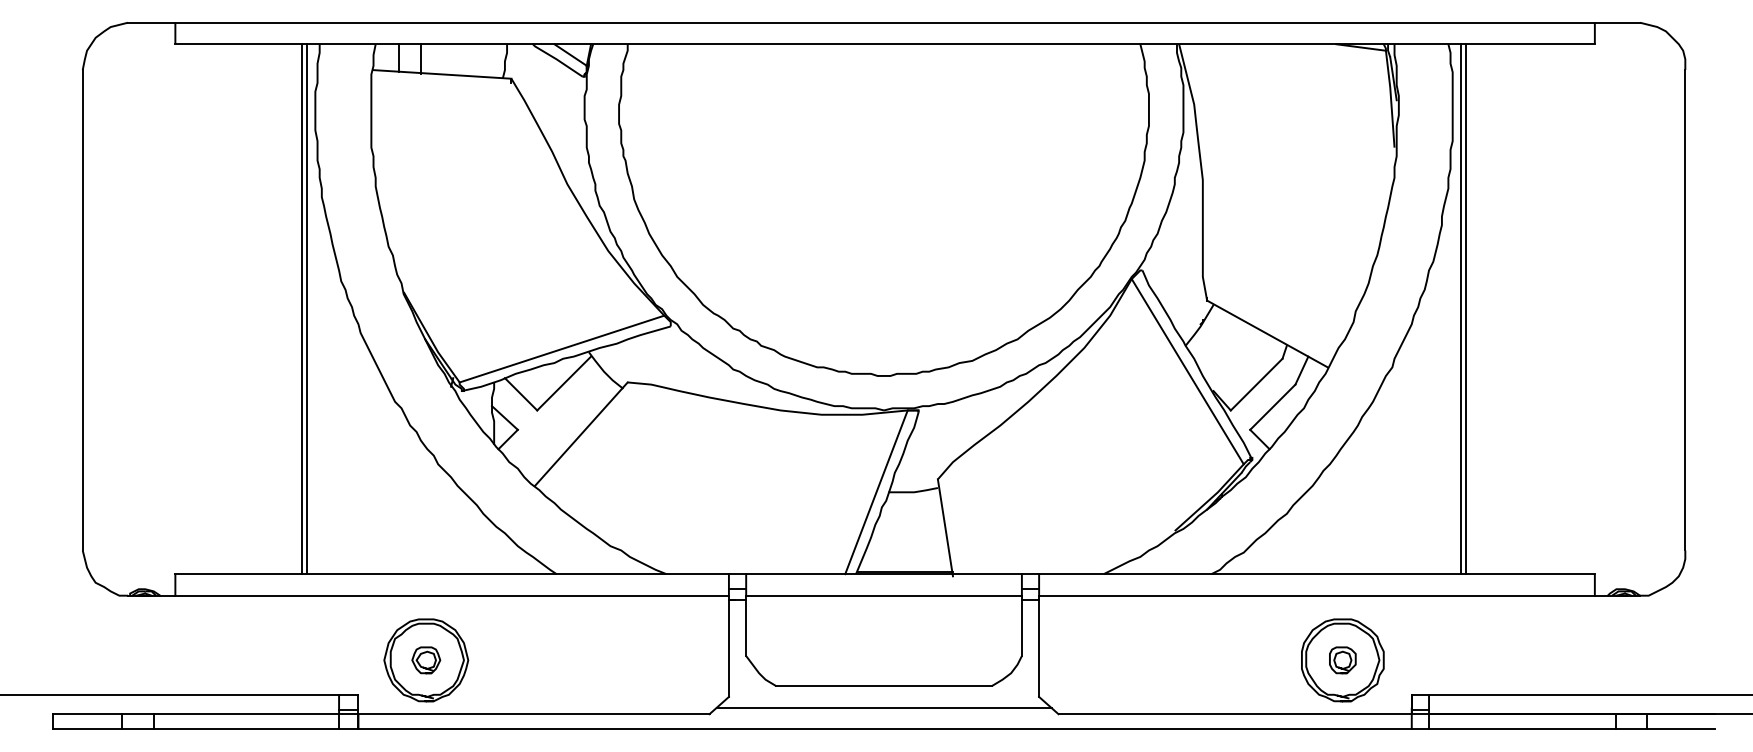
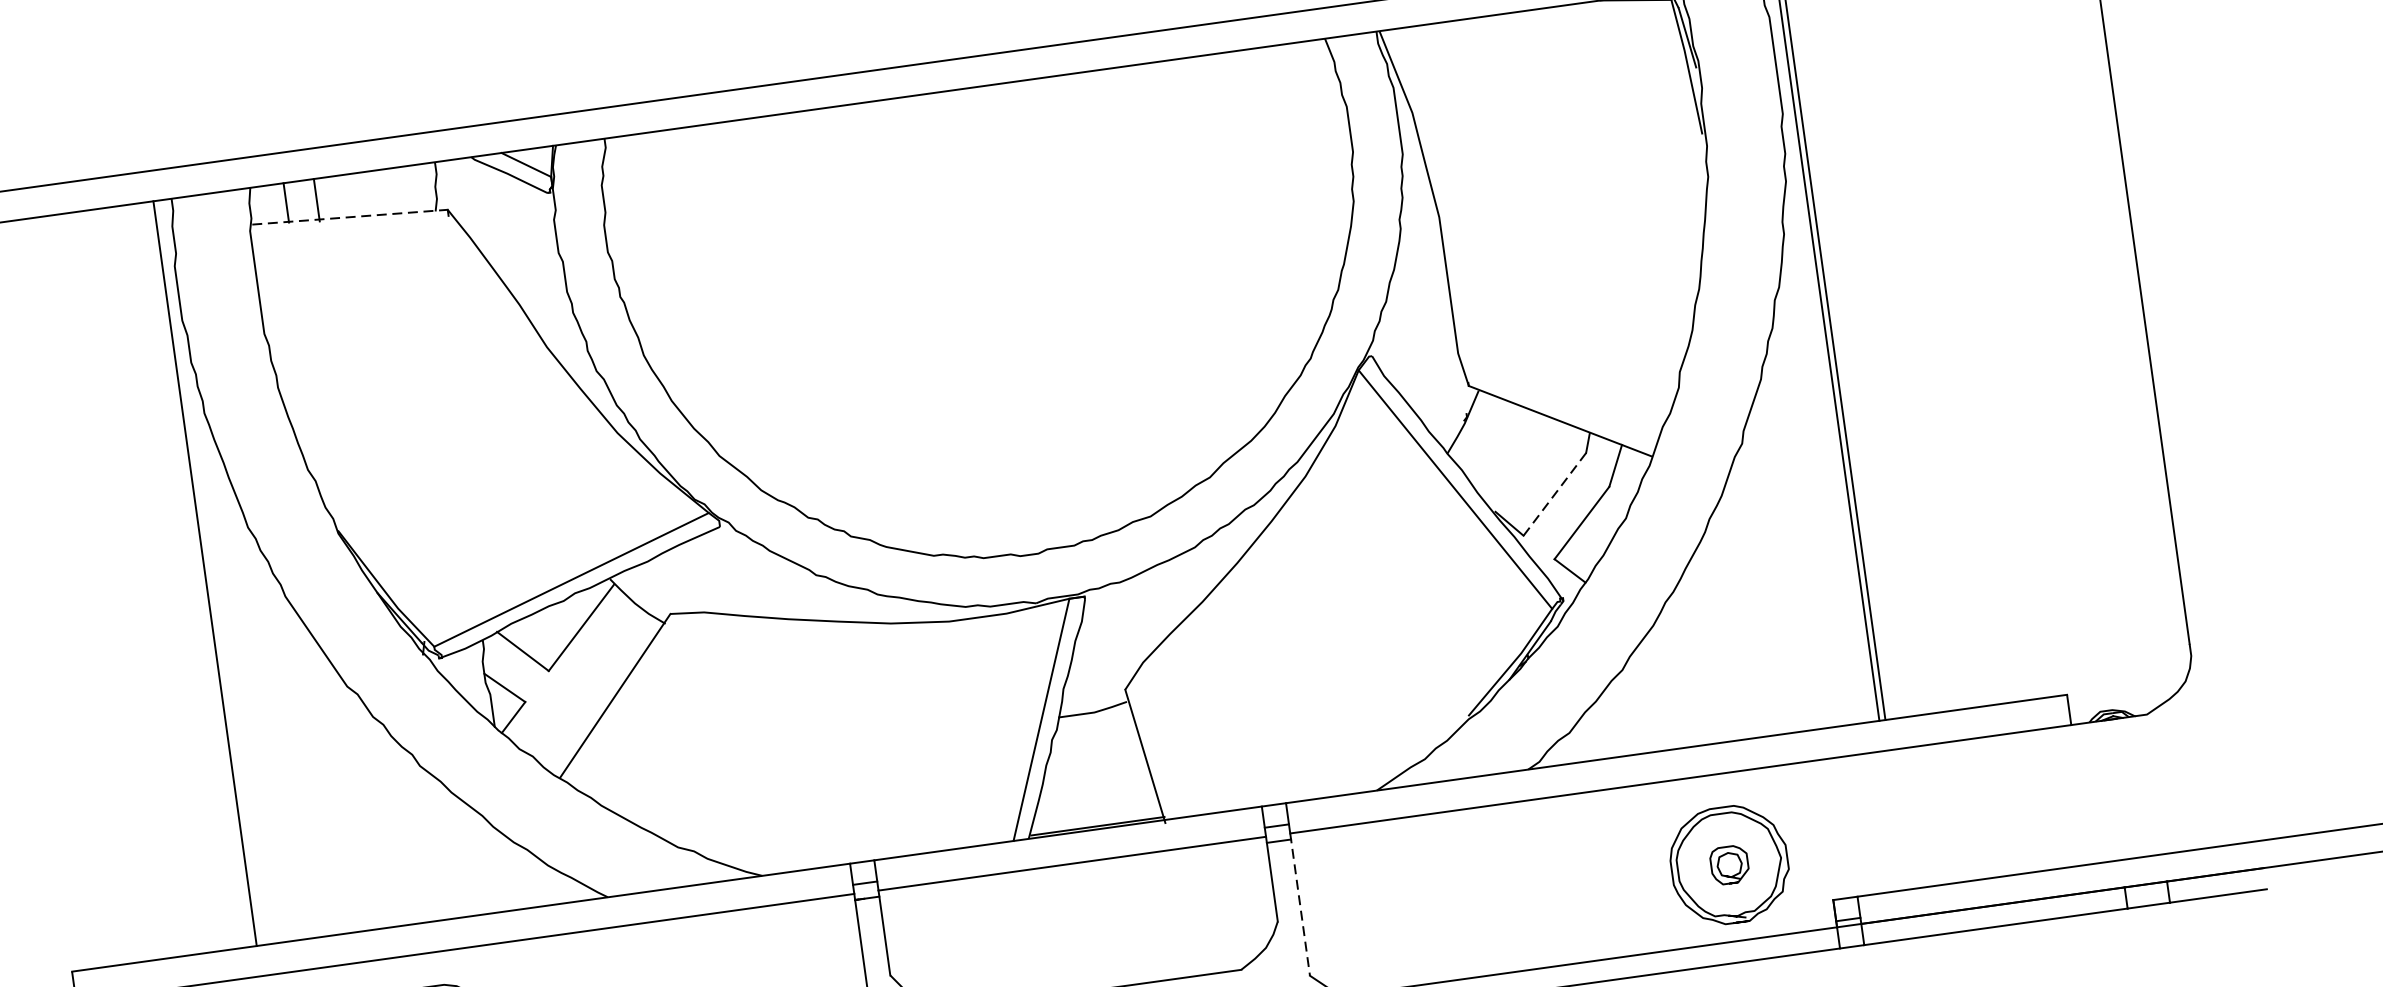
line: (442, 74) -> (350, 217), solid -> dashed
line: (302, 309) -> (199, 574), removed
line: (1256, 384) -> (1554, 494), solid -> dashed
line: (1039, 646) -> (1300, 904), solid -> dashed

